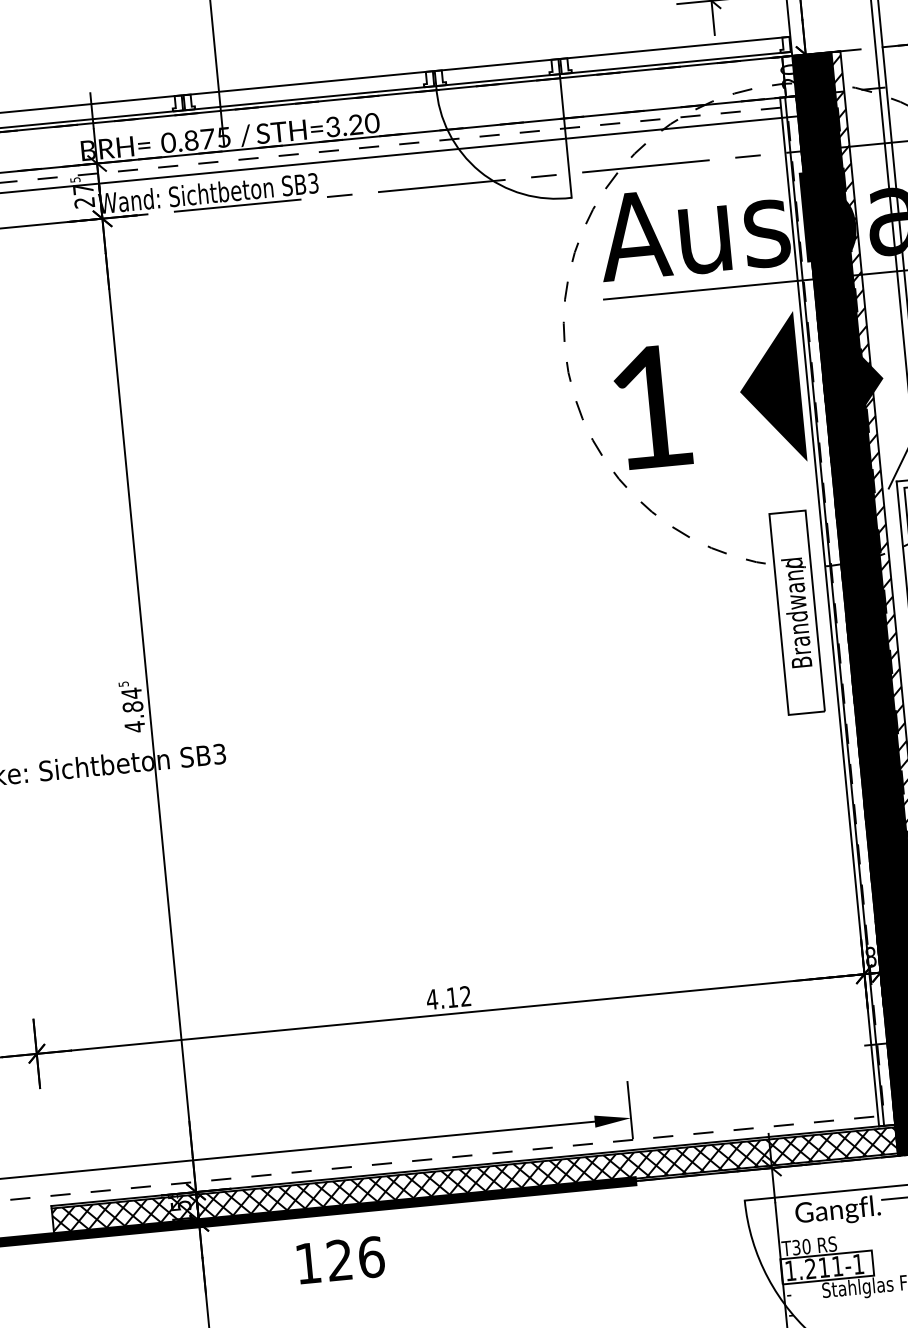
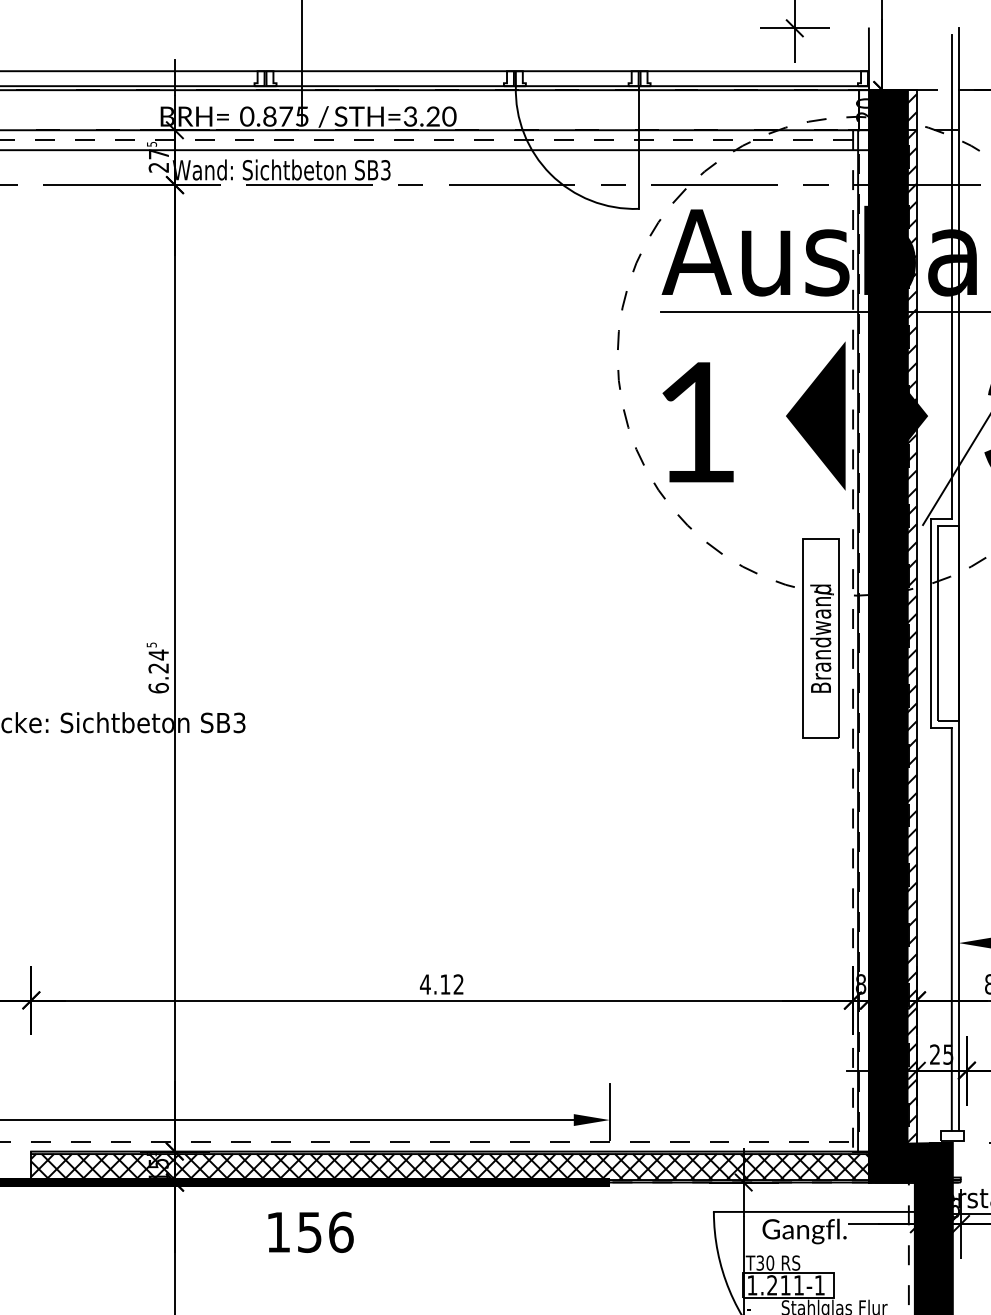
line: (829, 611) -> (853, 640), solid -> dashed
text: (133, 717) -> (158, 678), 4.84 -> 6.24
text: (339, 1260) -> (309, 1232), 126 -> 156

